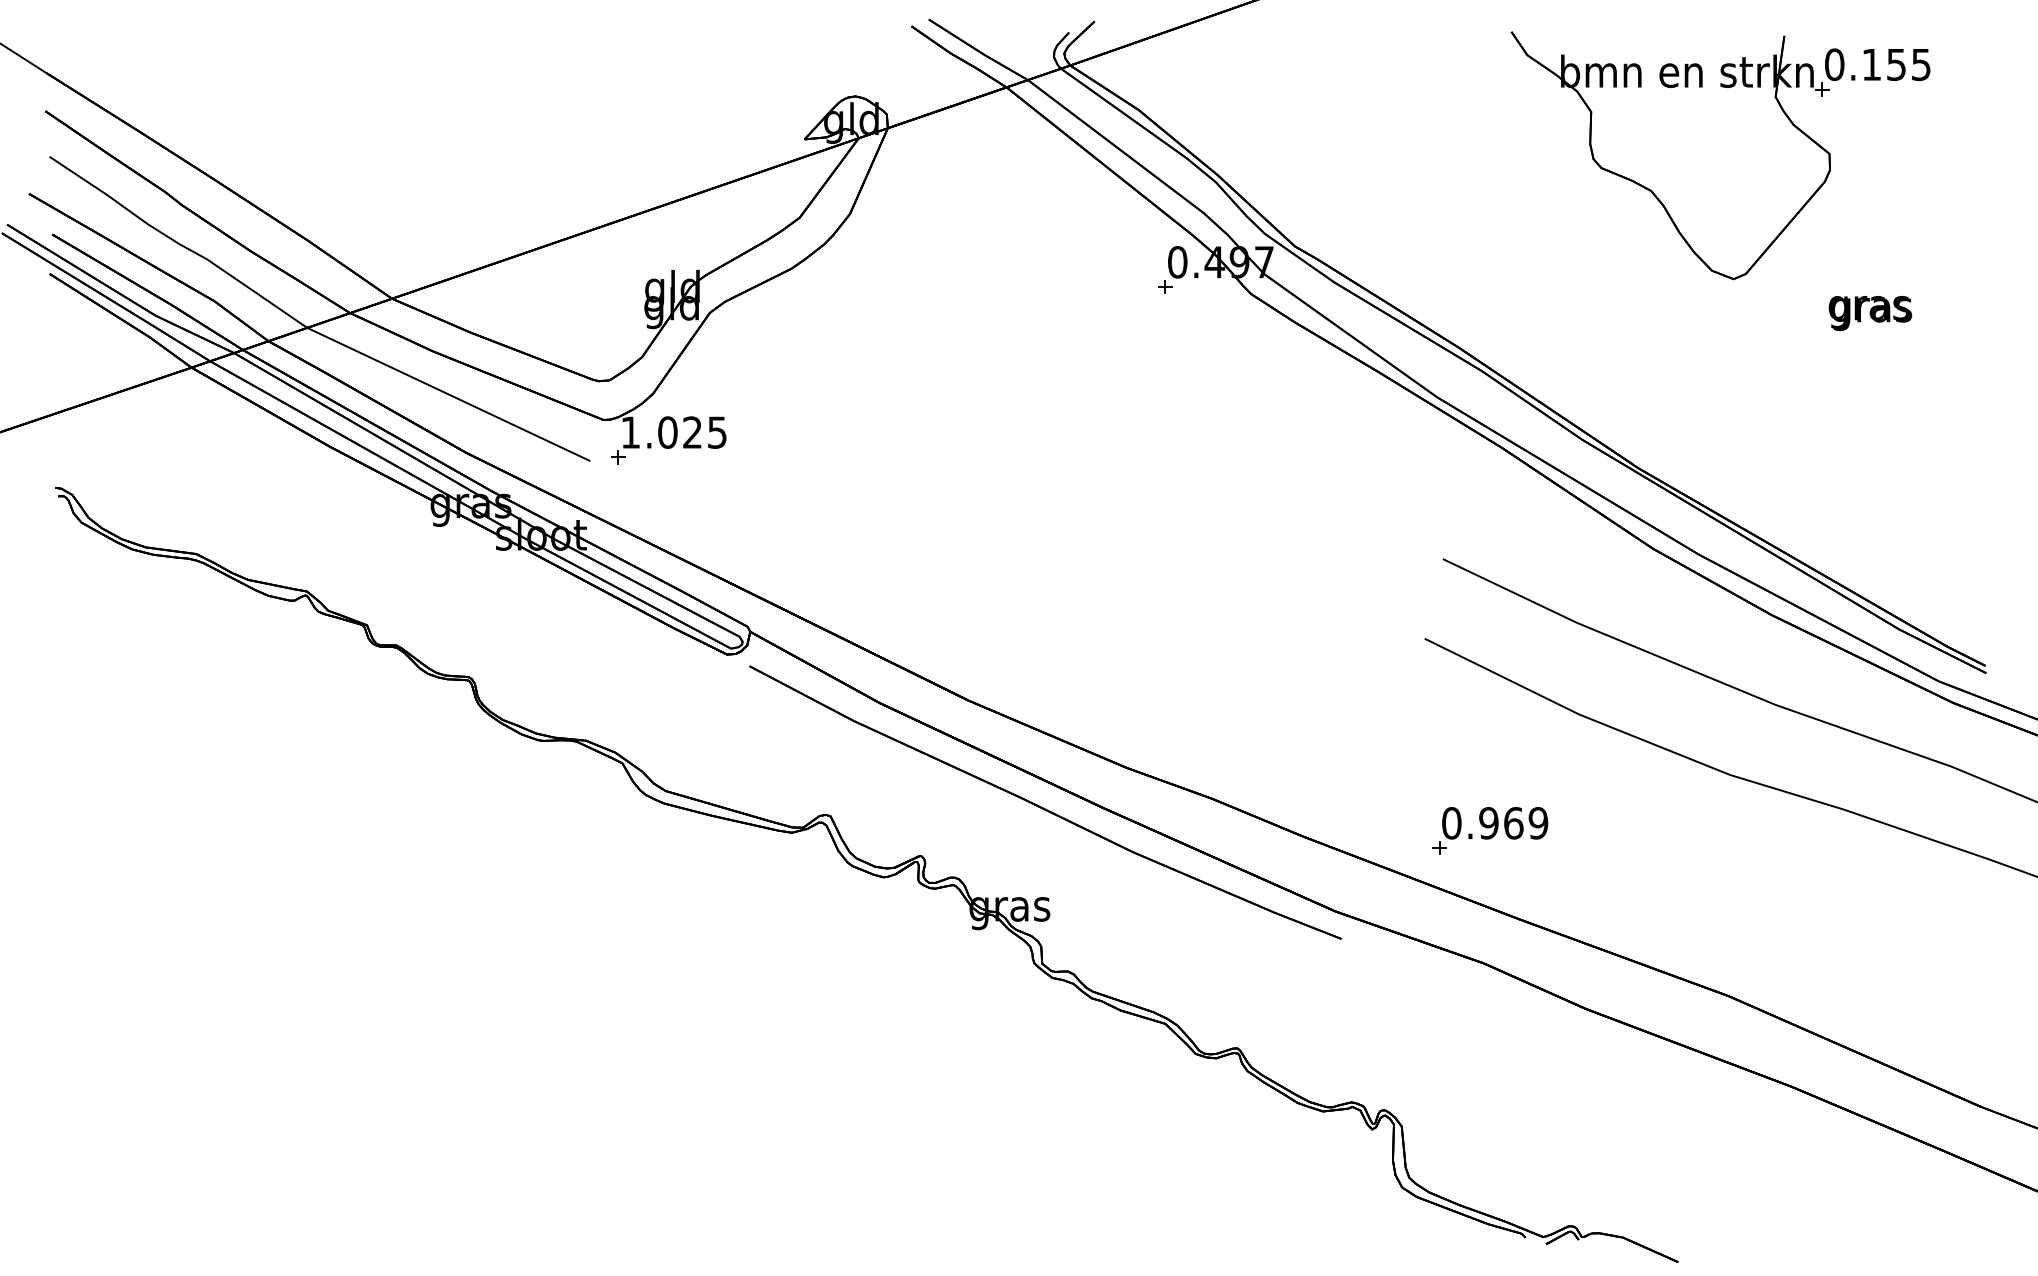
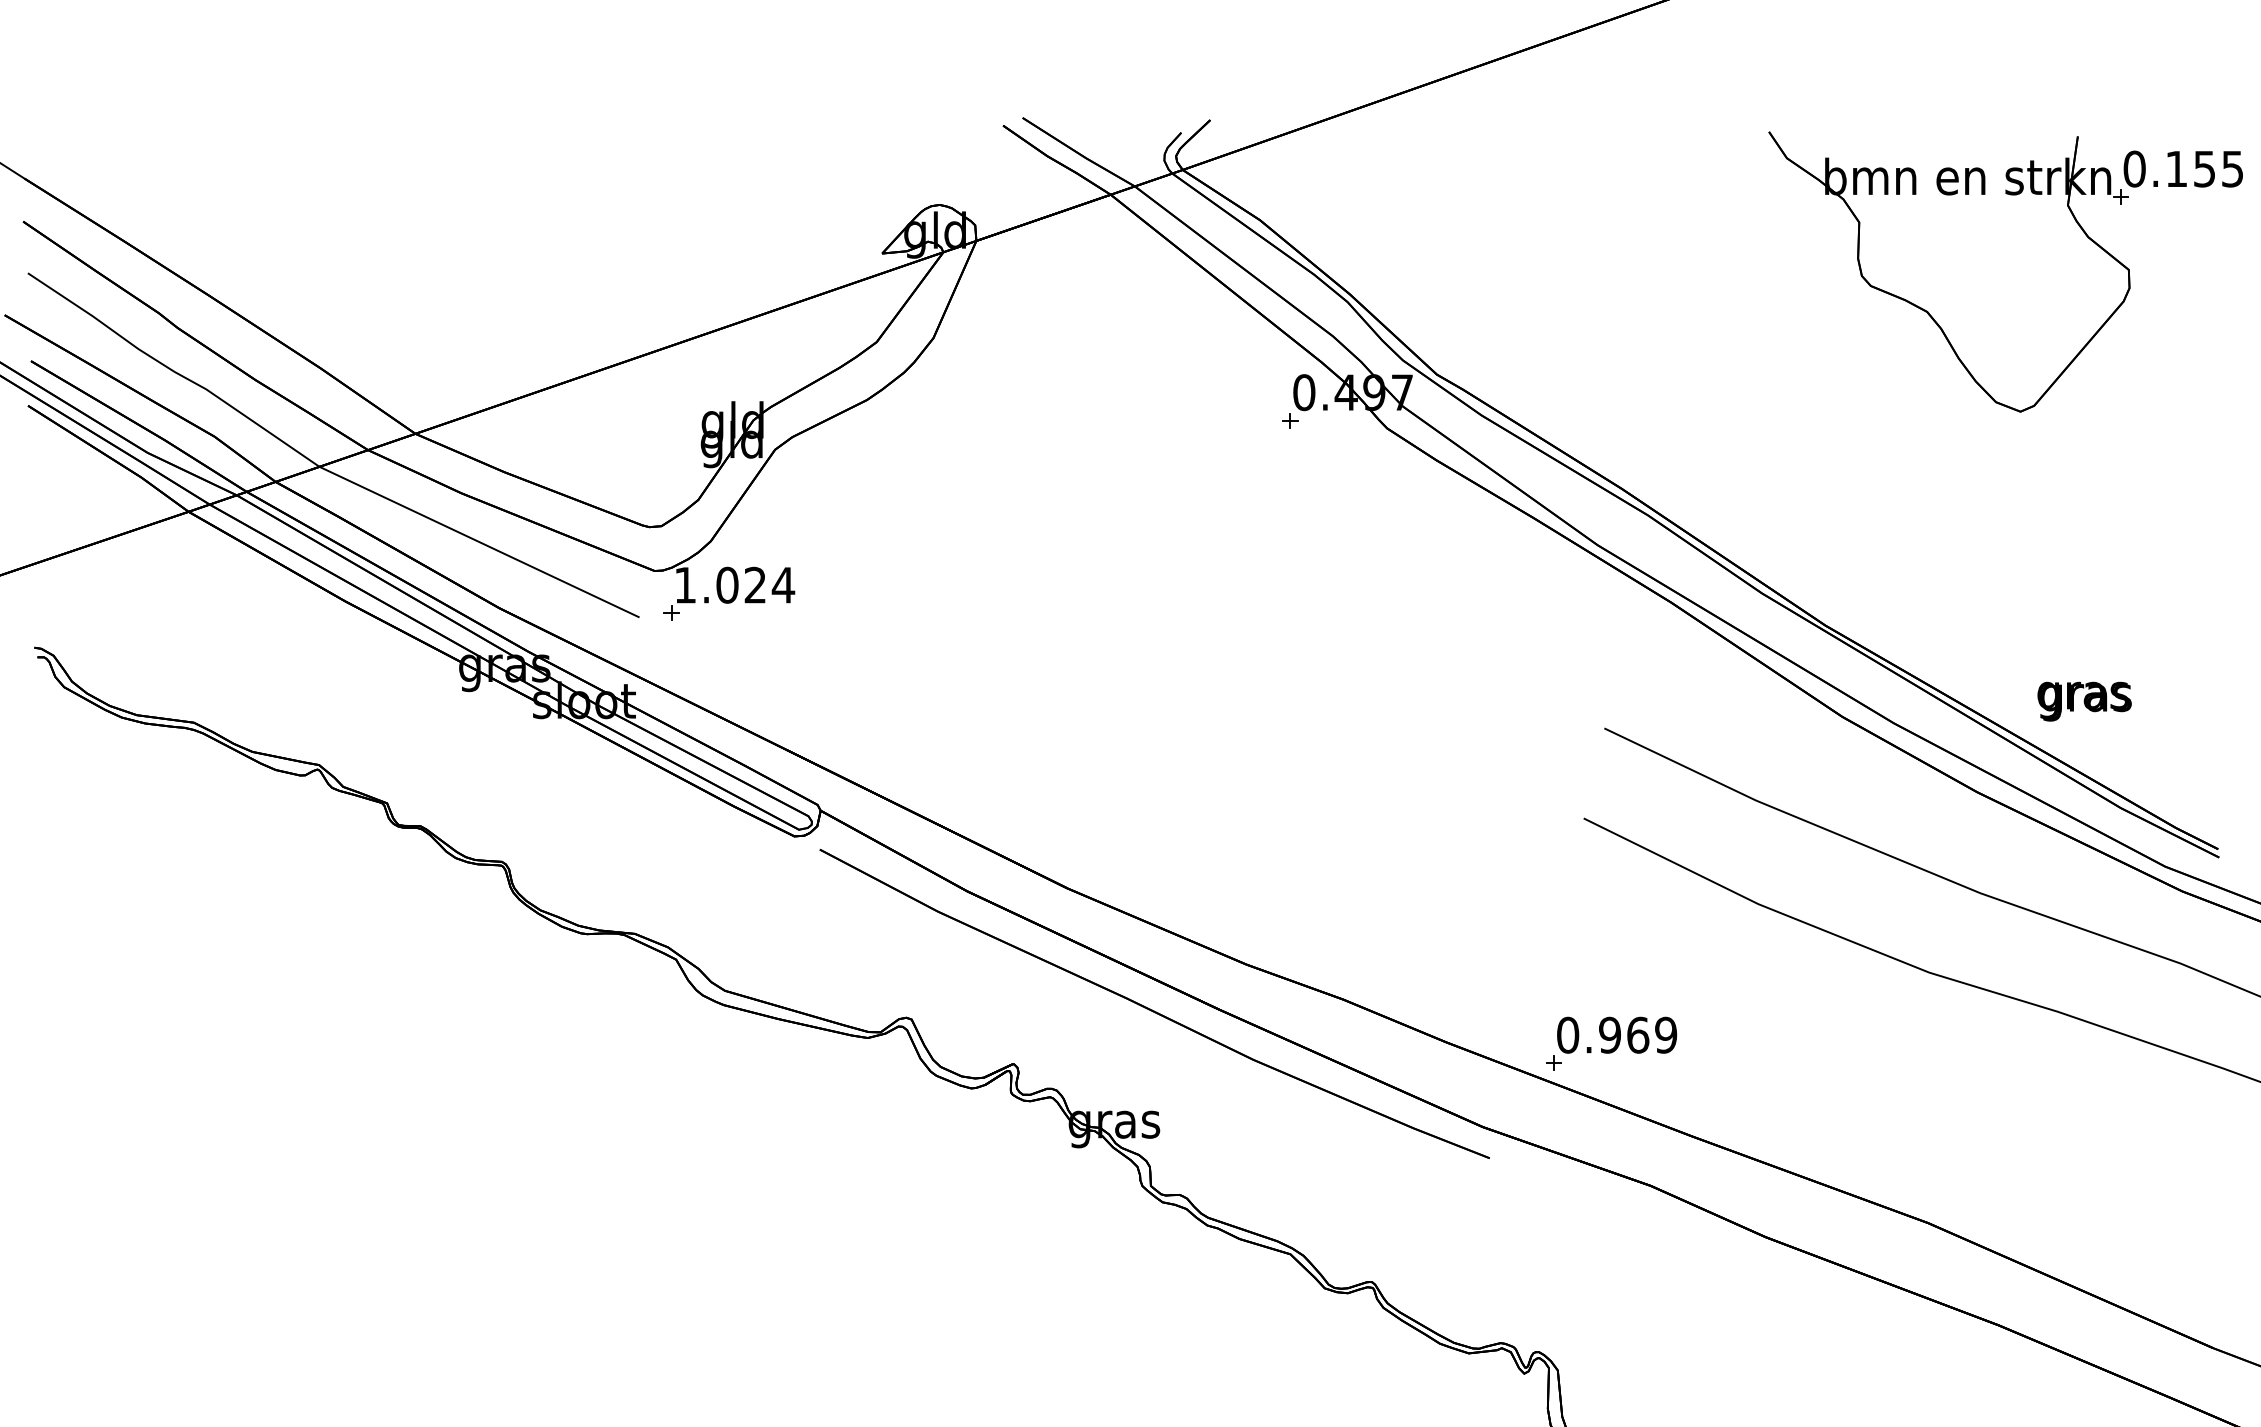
part: (1722, 87) -> (2007, 194), moved
text: (1870, 313) -> (2084, 701), moved
text: (717, 432) -> (783, 585), 1.025 -> 1.024
part: (1490, 830) -> (1611, 1043), moved

